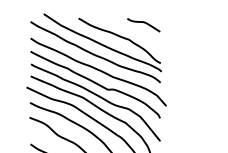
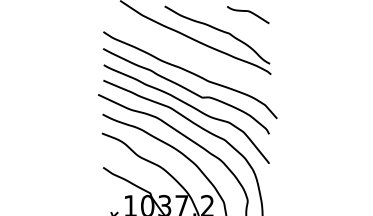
curve: (94, 53) -> (184, 51), removed

